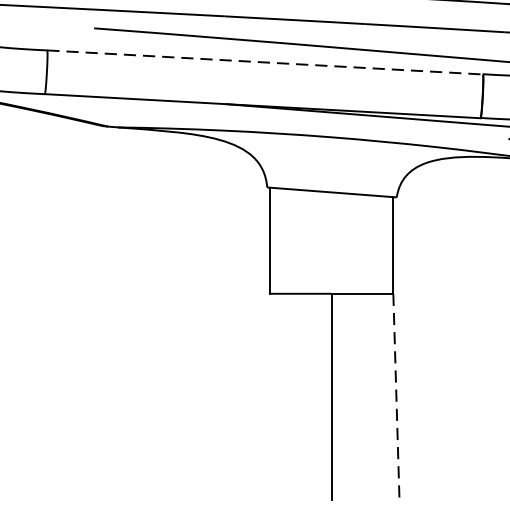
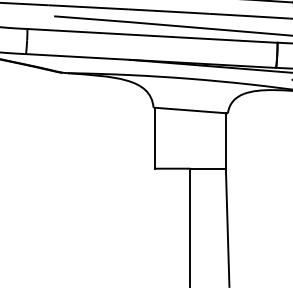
line: (265, 61) -> (152, 35), dashed -> solid
line: (396, 397) -> (227, 228), dashed -> solid

